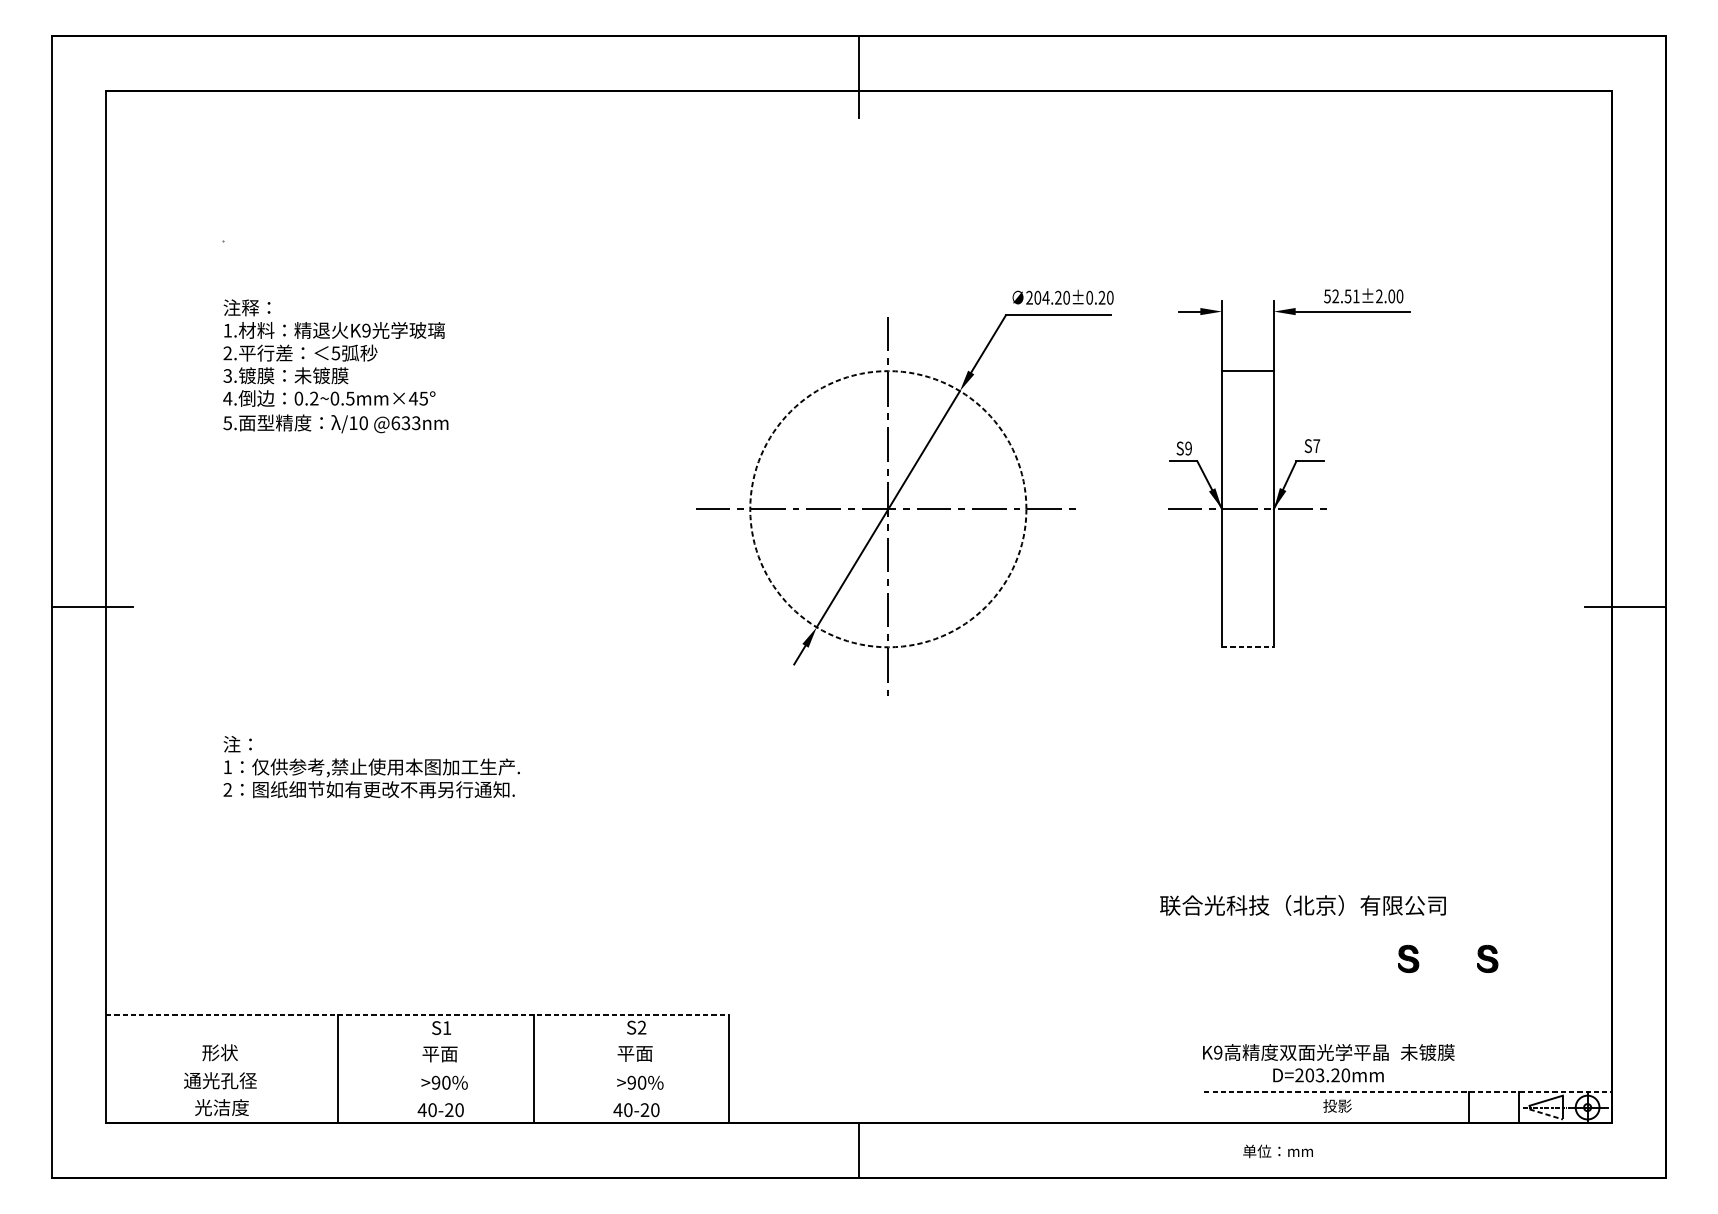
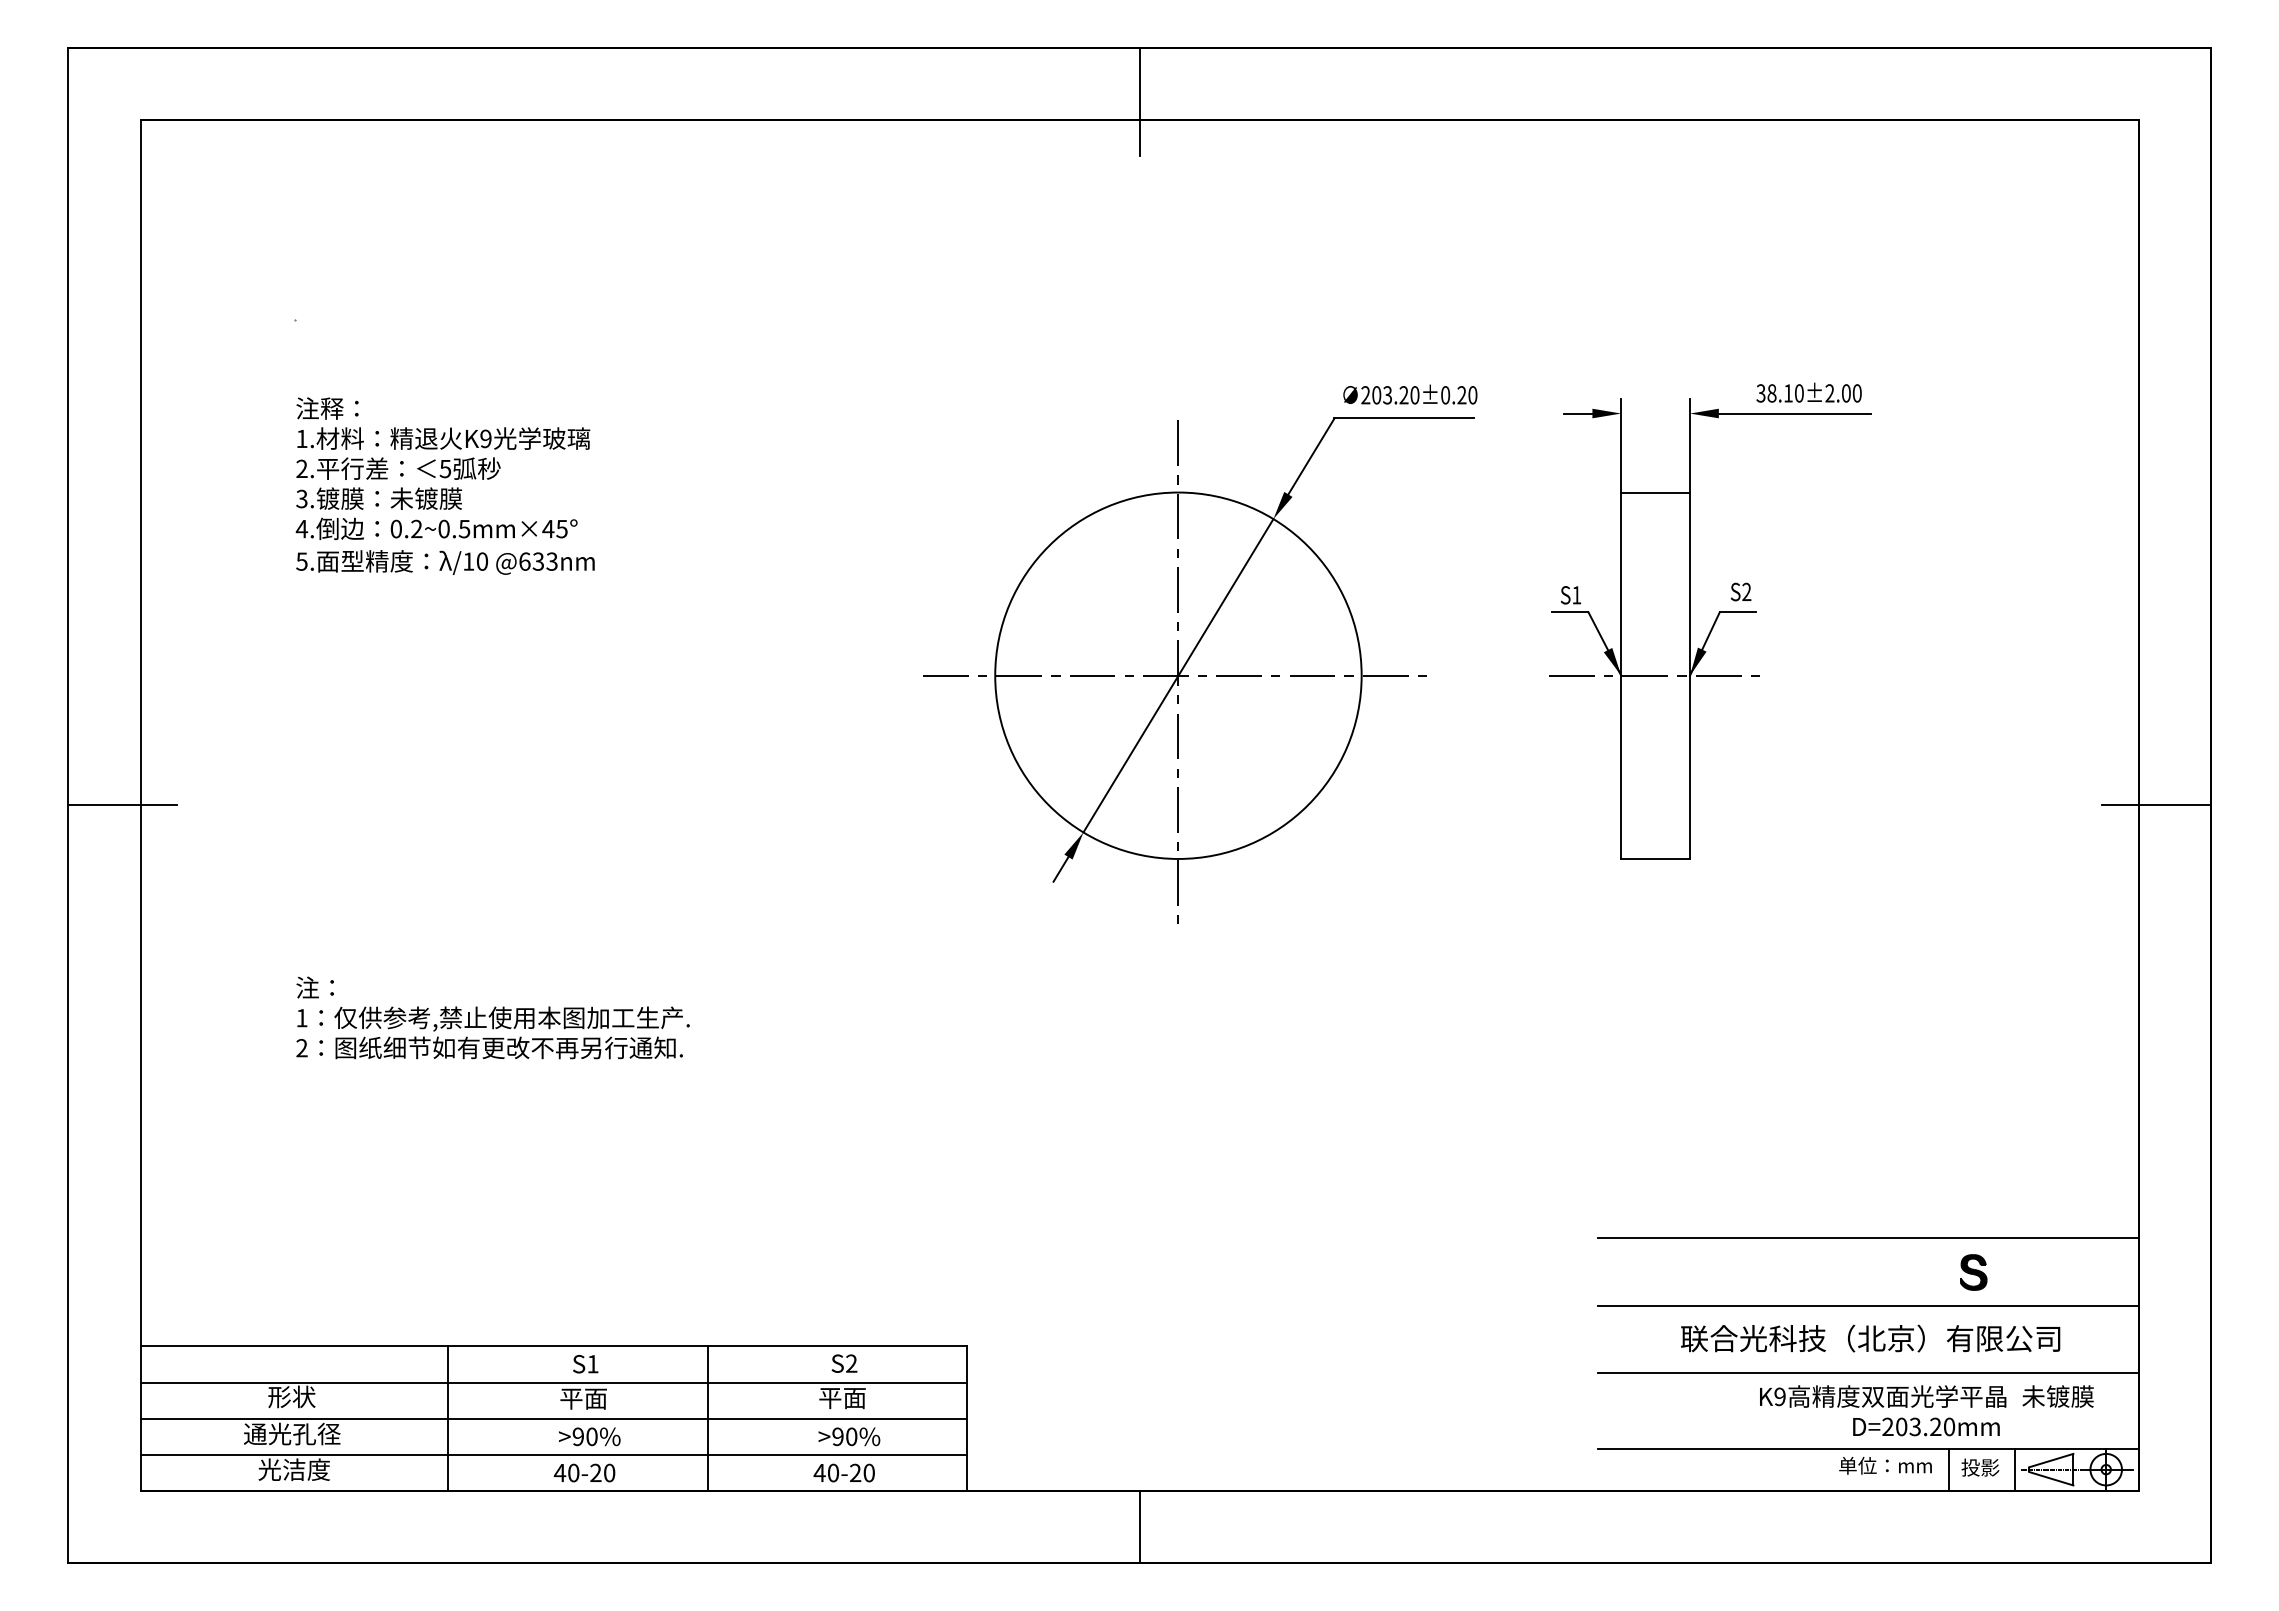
text: (1342, 296) -> (1780, 393), 52.51±2.00 -> 38.10±2.00
text: (1045, 297) -> (1387, 395), 204.20±0.20 -> 203.20±0.20
text: (1316, 445) -> (1746, 591), S7 -> S2
text: (1188, 448) -> (1576, 595), S9 -> S1
circle: (888, 509) -> (1178, 675), dashed -> solid
line: (1248, 646) -> (1656, 858), dashed -> solid
text: (1302, 905) -> (1870, 1338), moved
line: (1407, 933) -> (1867, 1238), added
part: (1408, 958) -> (1868, 1272), removed
line: (1407, 983) -> (1867, 1305), added
line: (418, 1014) -> (554, 1346), dashed -> solid
line: (1407, 1034) -> (1867, 1372), added
line: (417, 1041) -> (553, 1382), added
text: (1328, 1062) -> (1926, 1410), moved
line: (417, 1069) -> (553, 1418), added
line: (1408, 1091) -> (1868, 1448), dashed -> solid
line: (417, 1096) -> (553, 1454), added
text: (1337, 1105) -> (1980, 1467), moved
line: (1546, 1114) -> (2051, 1478), dashed -> solid
text: (1278, 1151) -> (1885, 1465), moved

